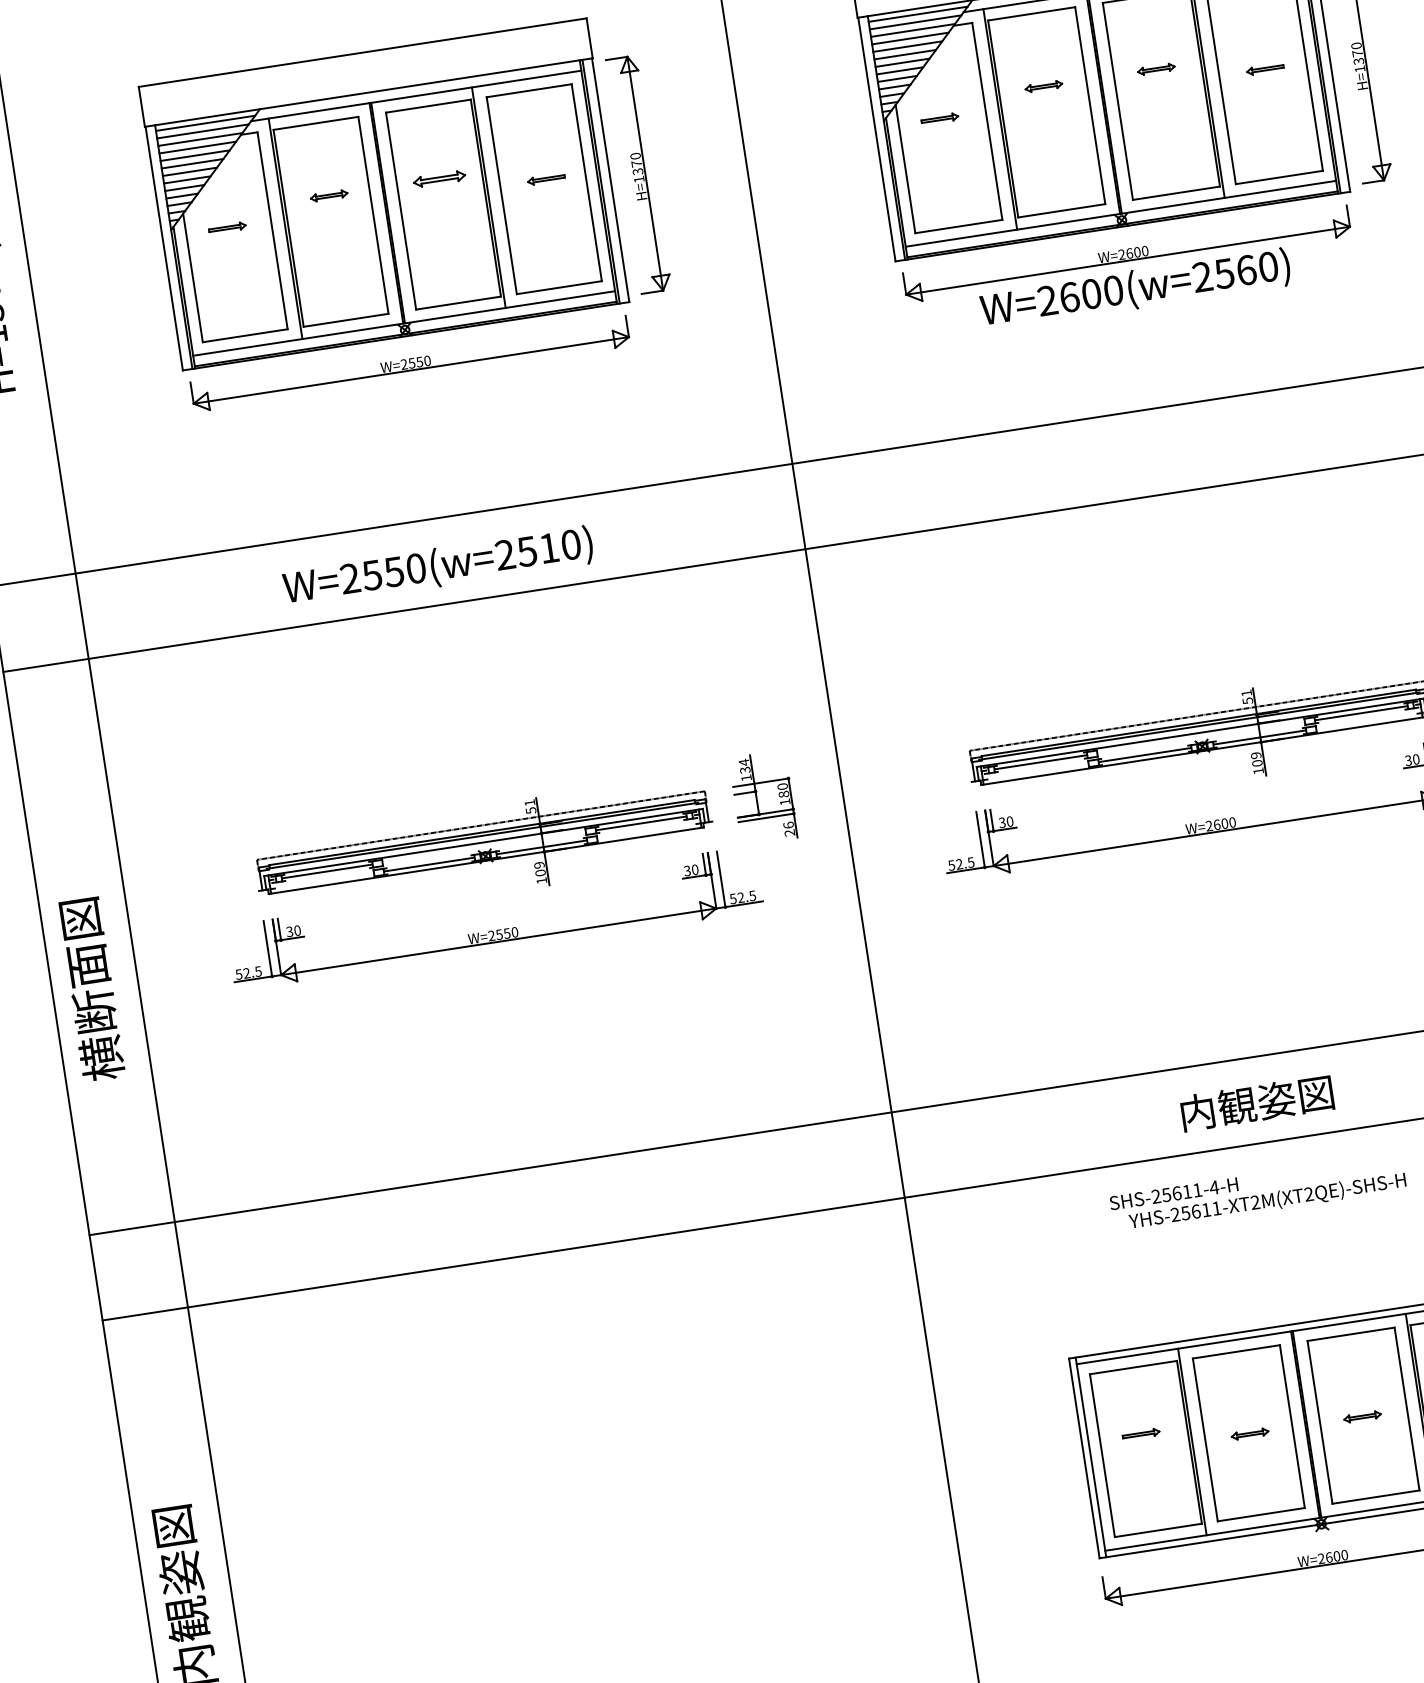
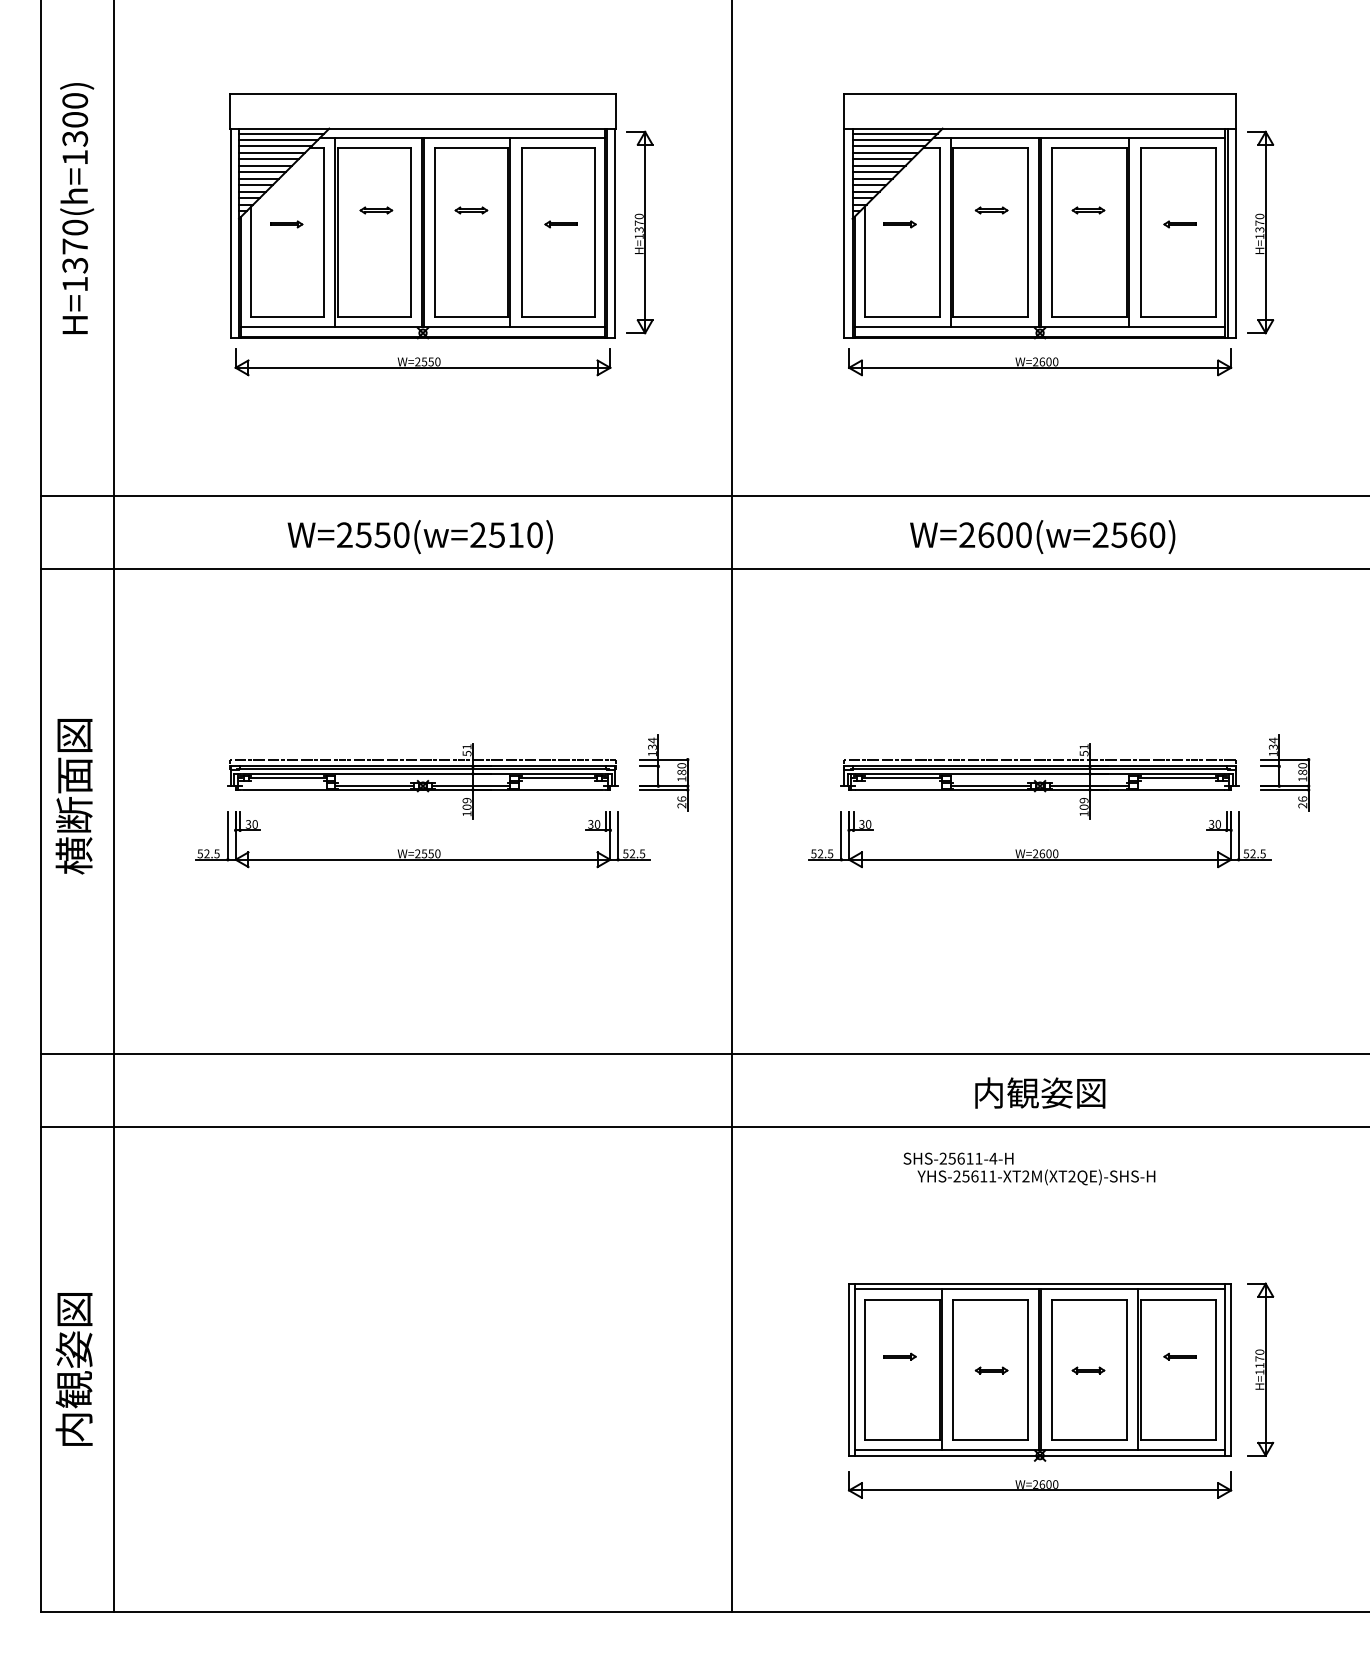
part: (439, 179) -> (471, 210), size x0.71
text: (1135, 290) -> (1042, 537), moved
text: (90, 989) -> (73, 796), moved

